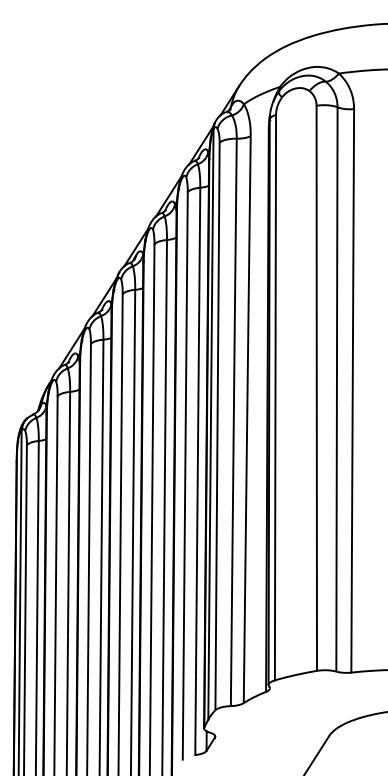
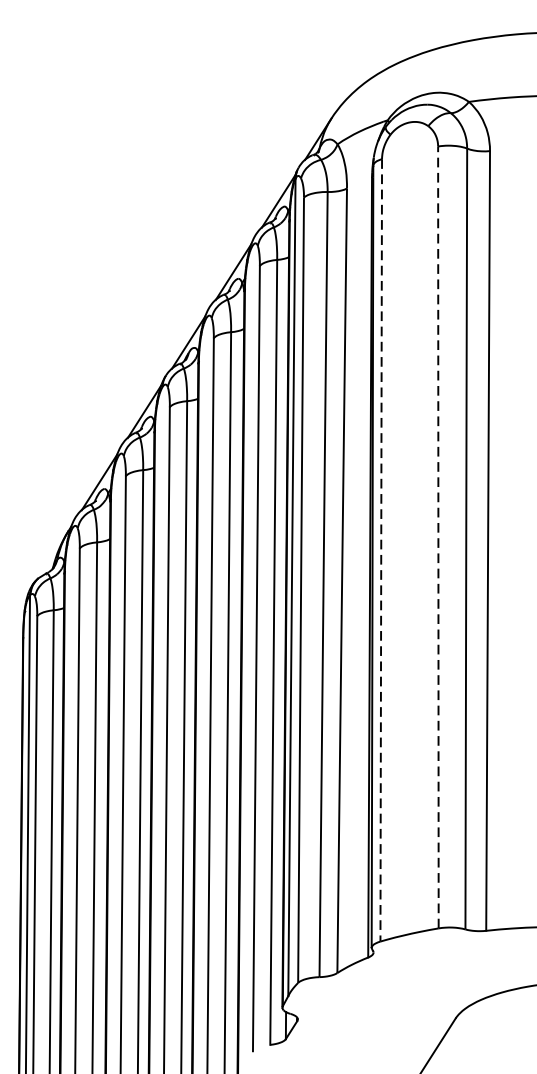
line: (316, 388) -> (438, 537), solid -> dashed
line: (275, 397) -> (381, 550), solid -> dashed

